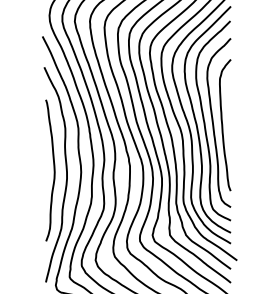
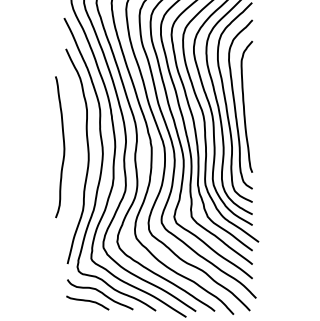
curve: (53, 170) -> (63, 147), moved

